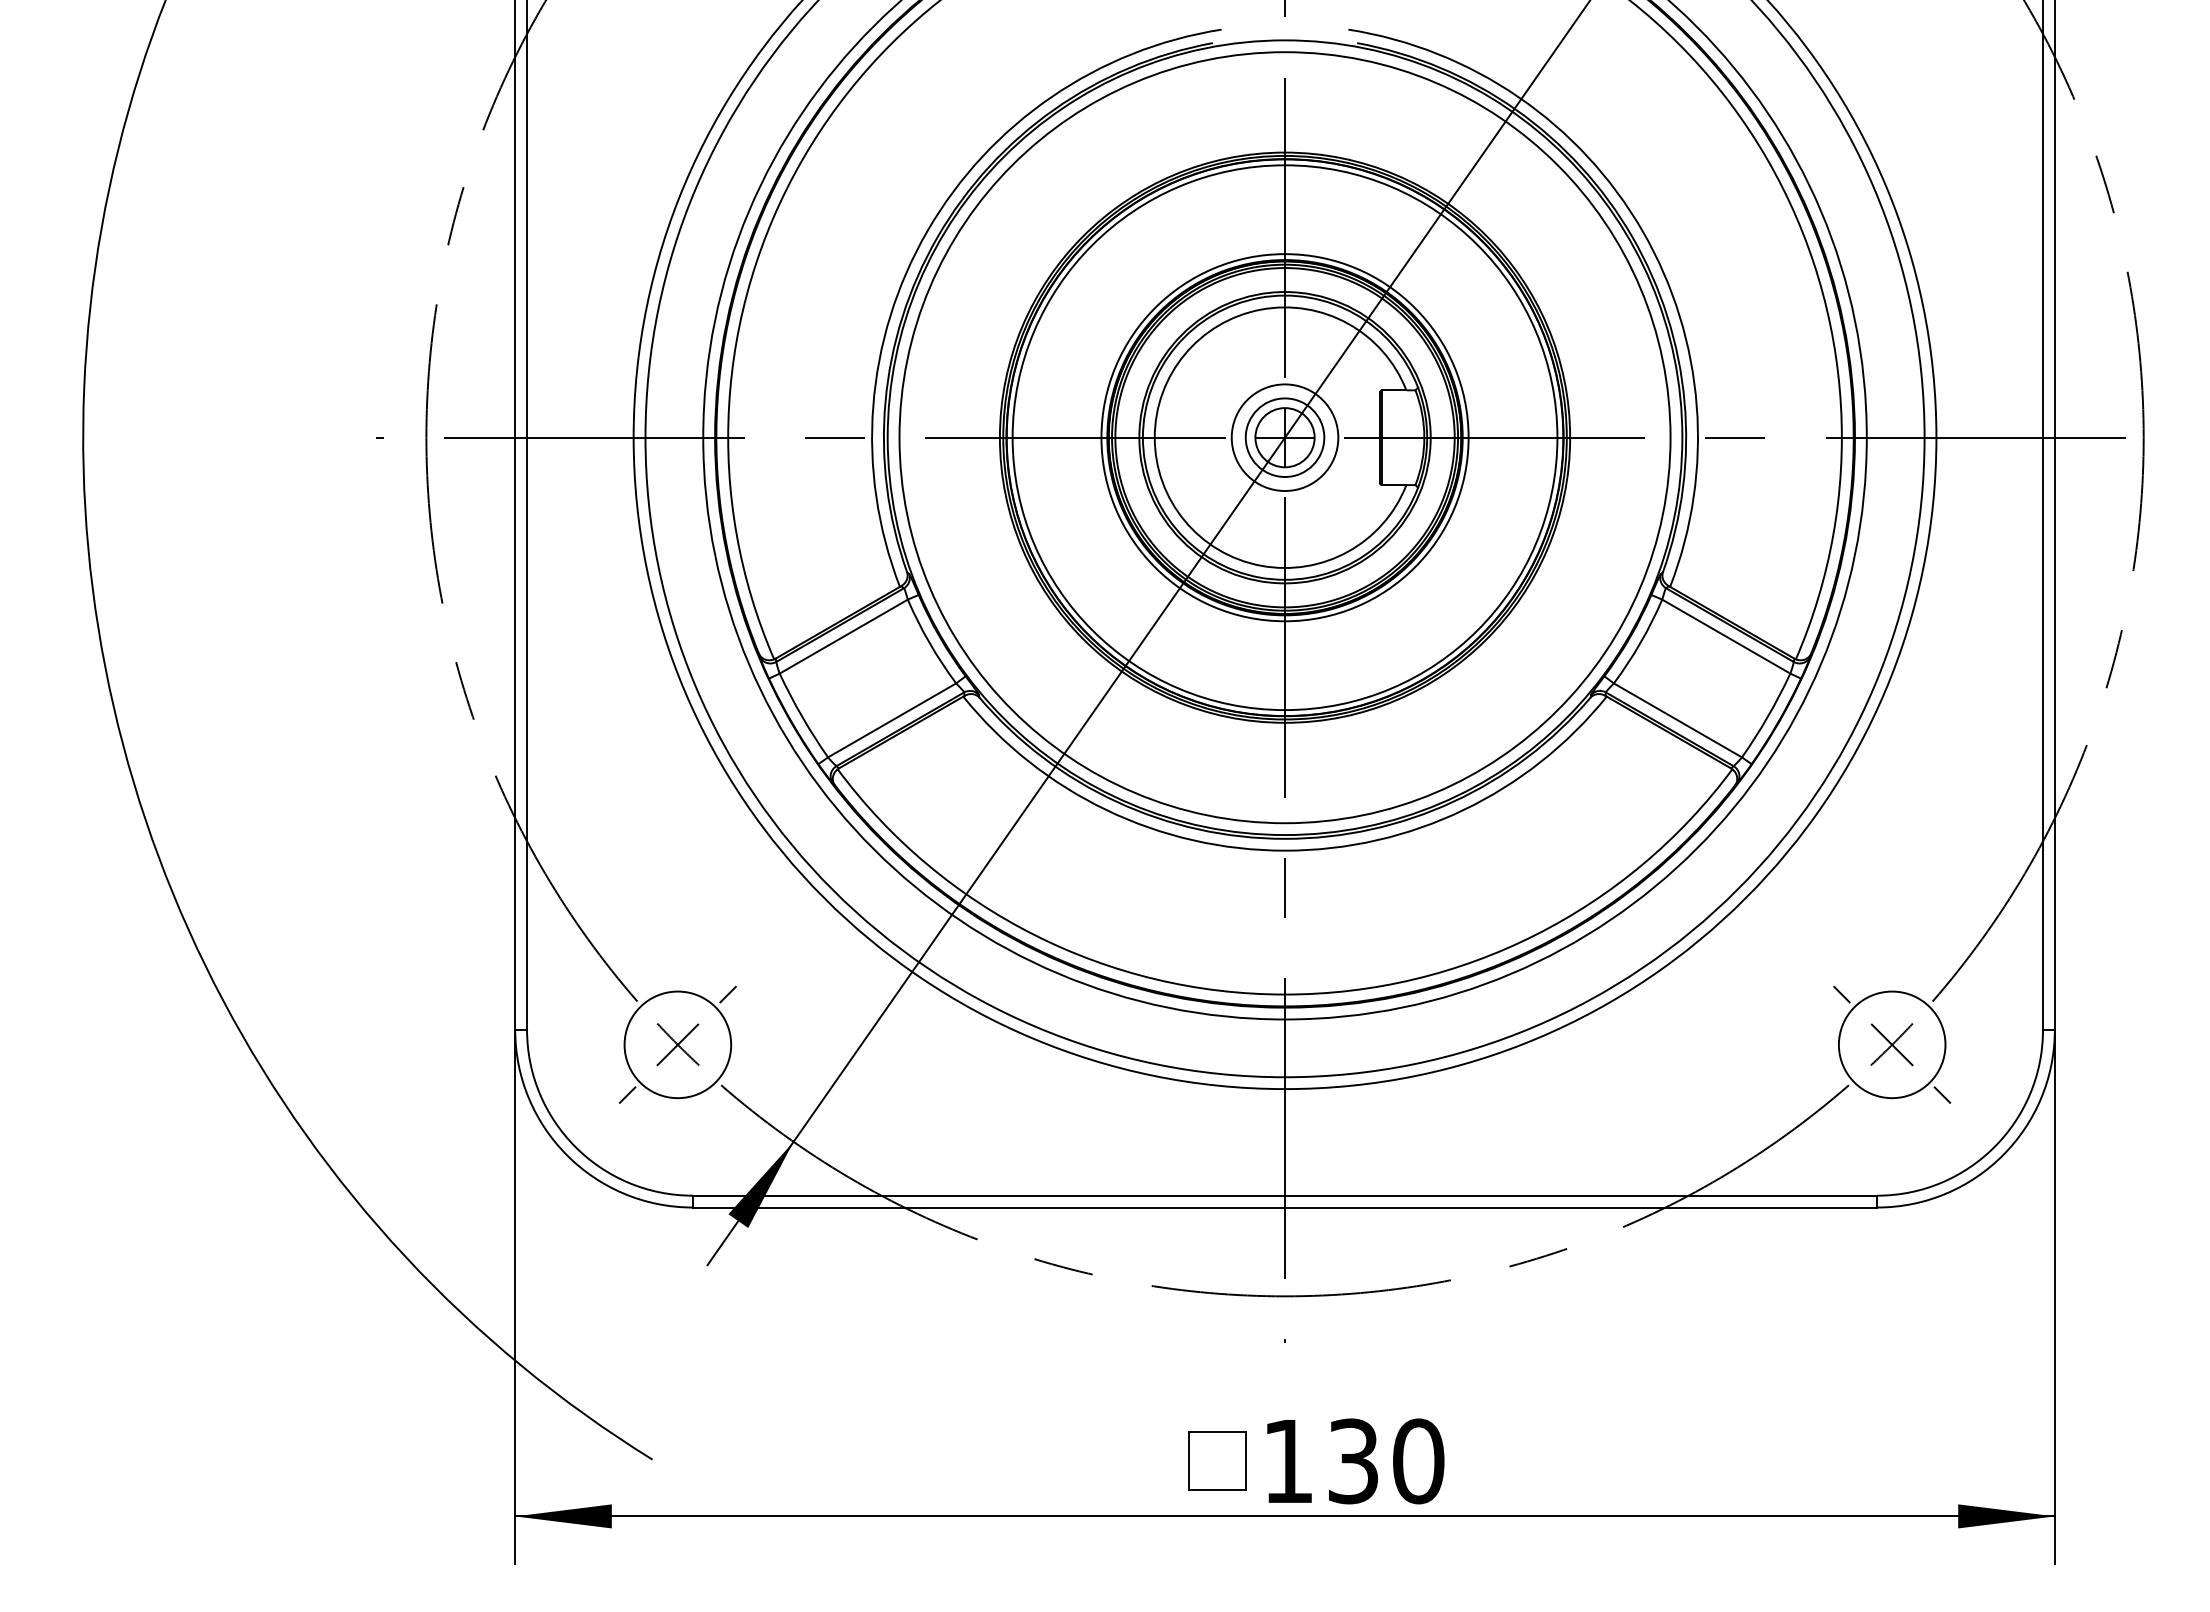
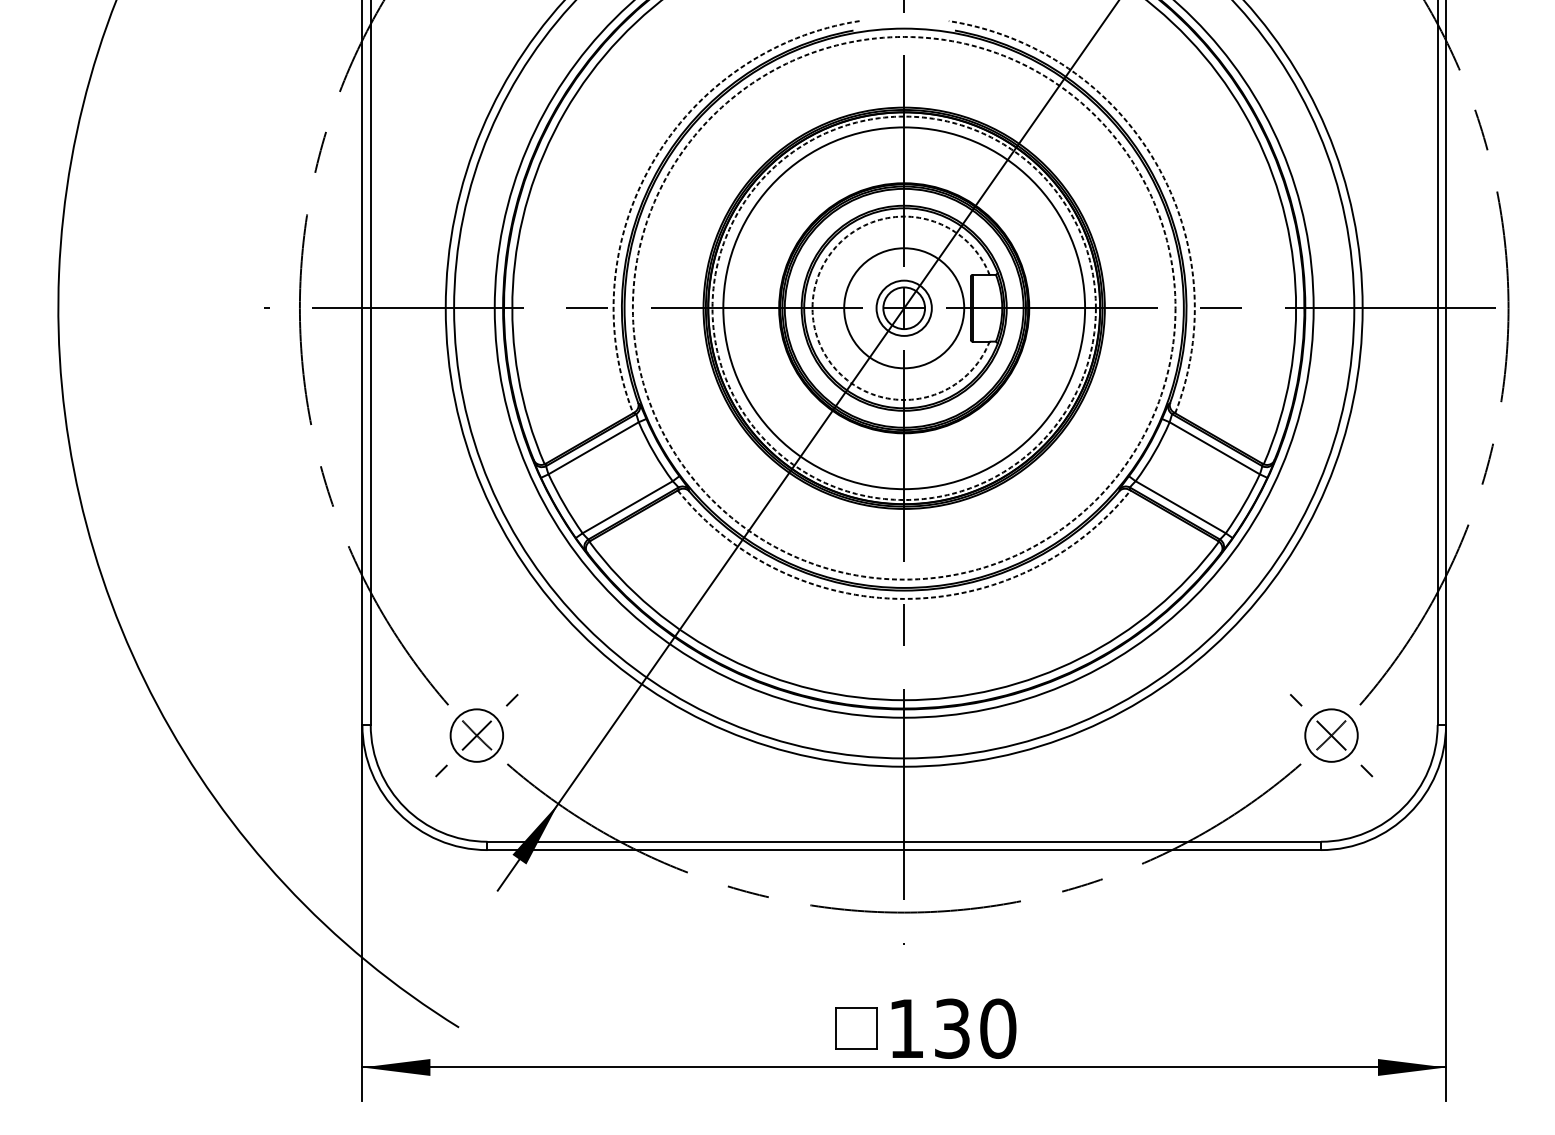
arc: (927, 231) -> (652, 163), solid -> dashed
arc: (1642, 231) -> (1155, 163), solid -> dashed
arc: (1154, 437) -> (812, 308), solid -> dashed
circle: (1284, 437) -> (903, 308), size x1.4
circle: (1284, 437) -> (903, 308), size x1.6
circle: (1284, 437) -> (903, 308), solid -> dashed
circle: (1284, 437) -> (903, 308), solid -> dashed
arc: (1285, 850) -> (904, 598), solid -> dashed
circle: (677, 1044) -> (476, 735), size x0.7
circle: (1891, 1044) -> (1331, 735), size x0.7

